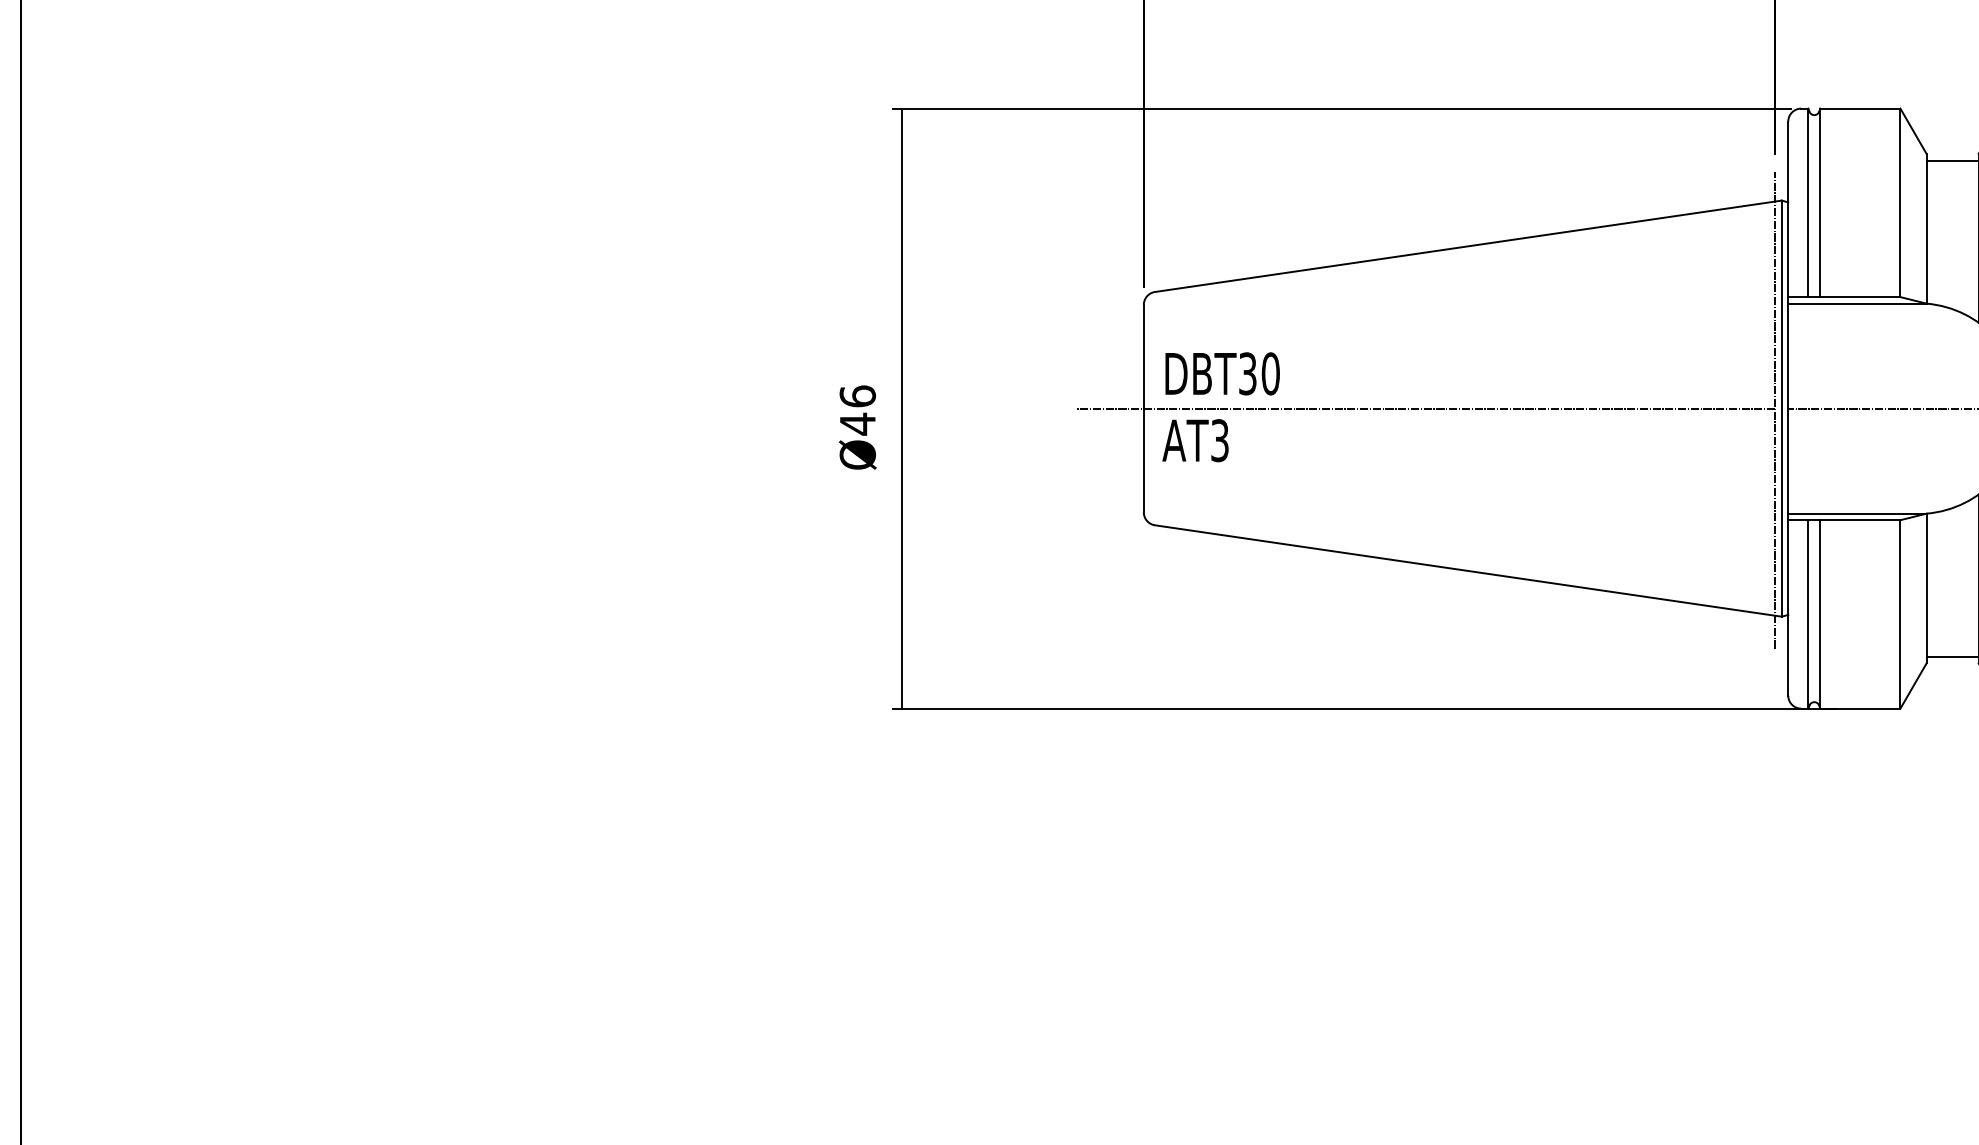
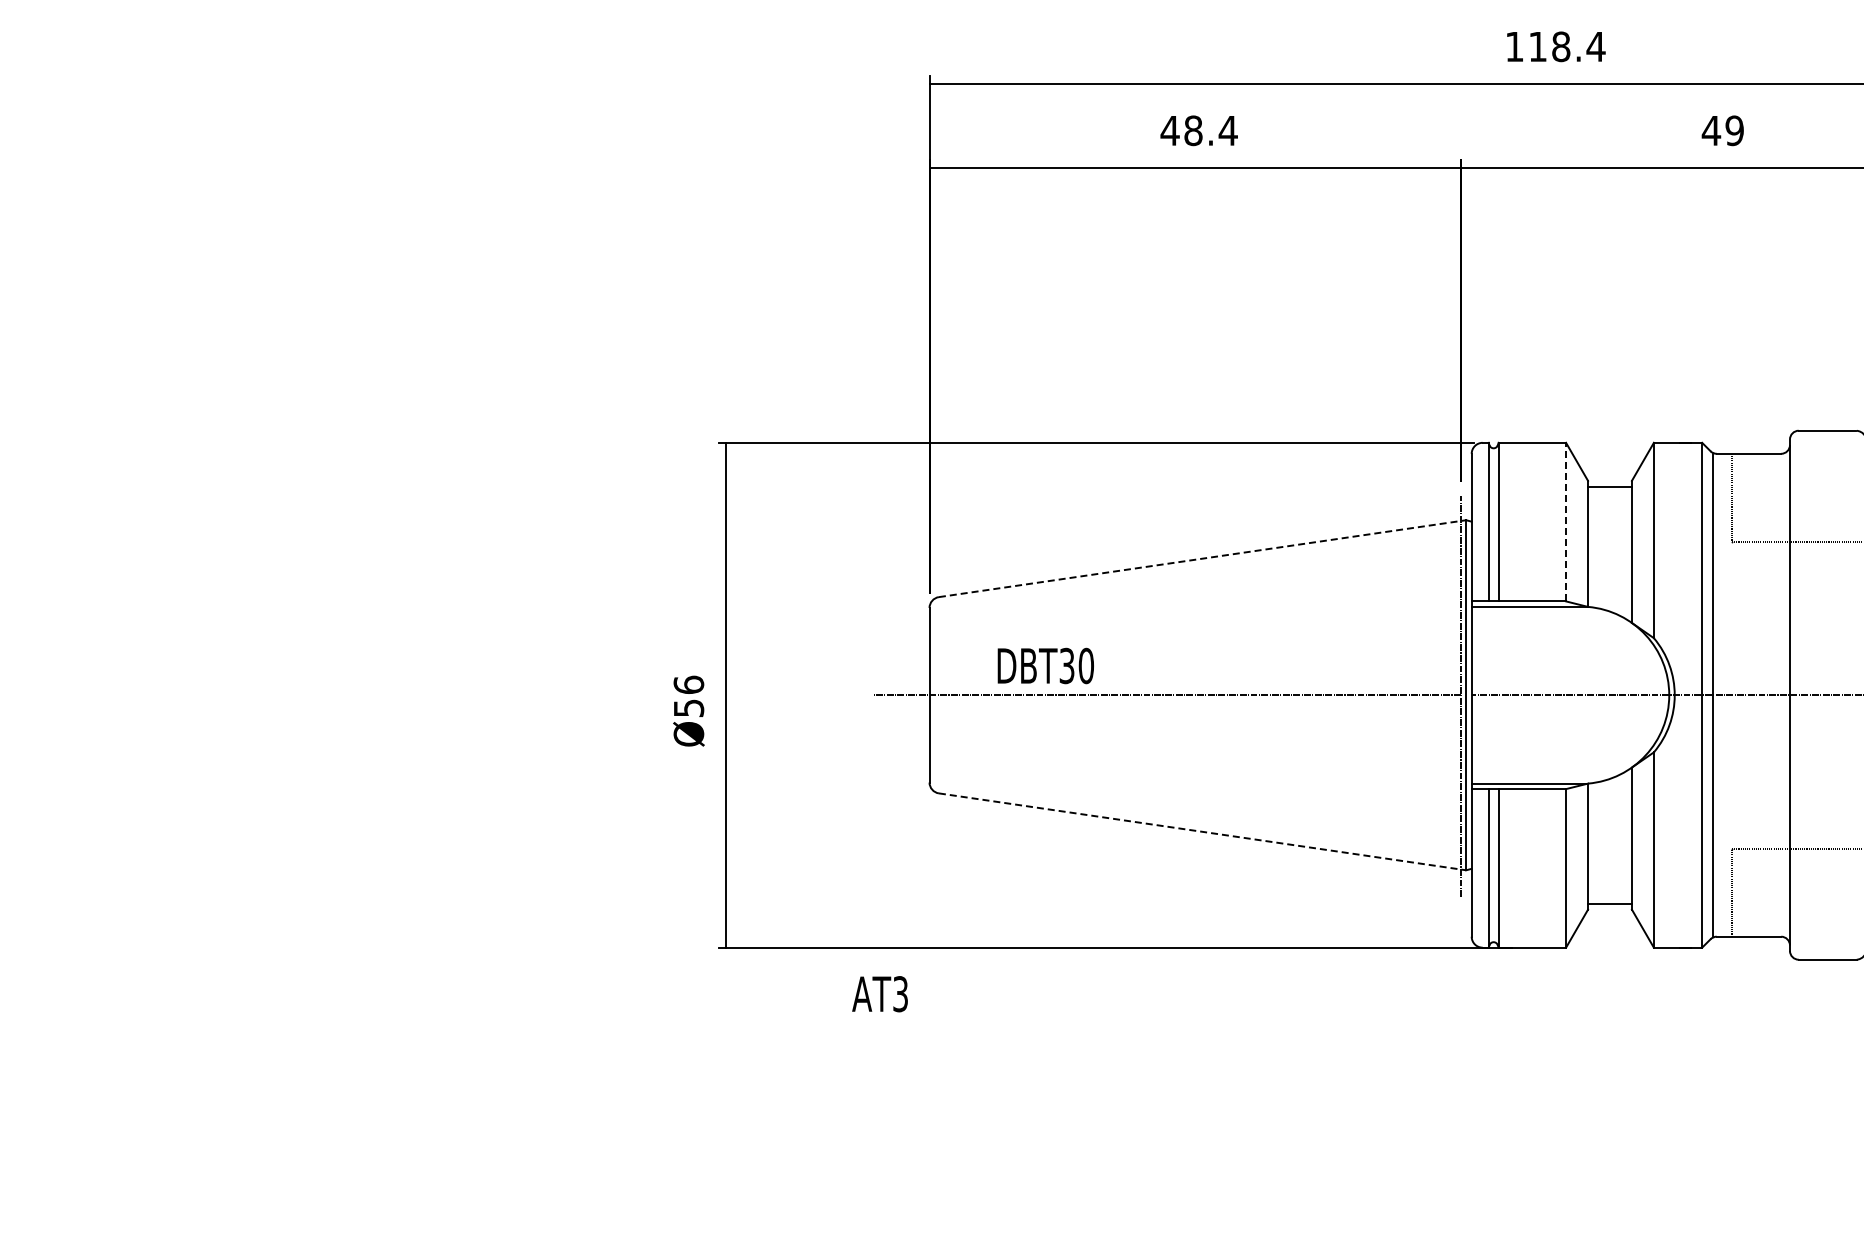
line: (1900, 202) -> (1566, 521), solid -> dashed
line: (1469, 246) -> (1203, 558), solid -> dashed
text: (1222, 373) -> (1045, 665), moved
text: (858, 424) -> (689, 708), Ø46 -> Ø56
text: (1194, 441) -> (879, 994), moved
line: (1469, 570) -> (1203, 831), solid -> dashed

